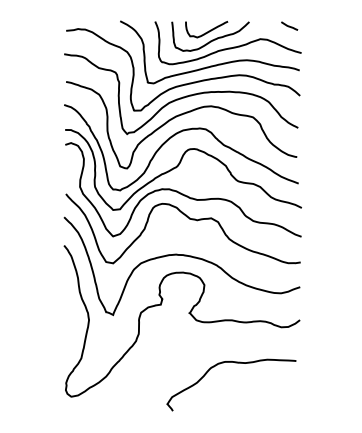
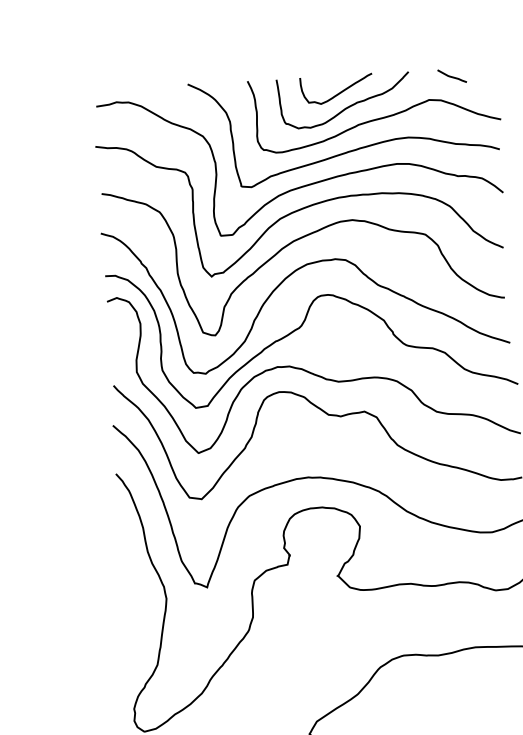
line: (289, 25) -> (451, 75), moved

